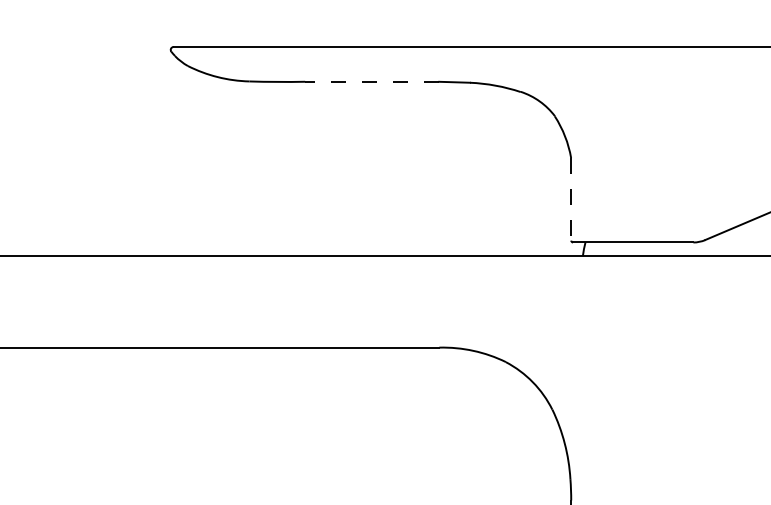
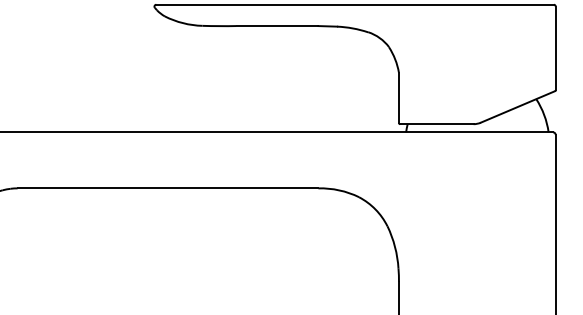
line: (372, 82) -> (277, 26), dashed -> solid
line: (570, 200) -> (398, 98), dashed -> solid

